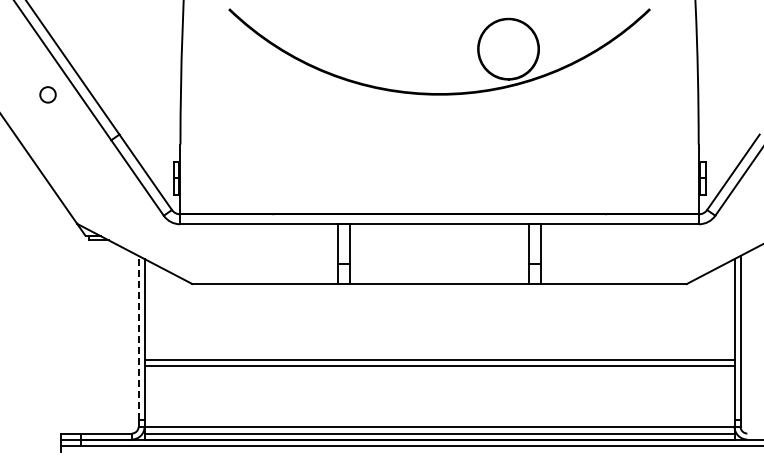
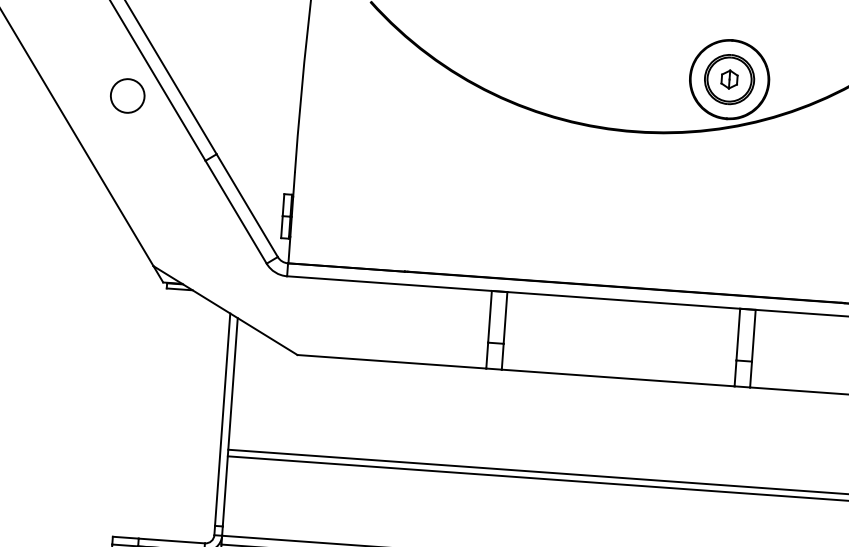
part: (508, 48) -> (729, 78), added
circle: (47, 94) -> (127, 95), size x1.67
line: (138, 337) -> (222, 419), dashed -> solid

